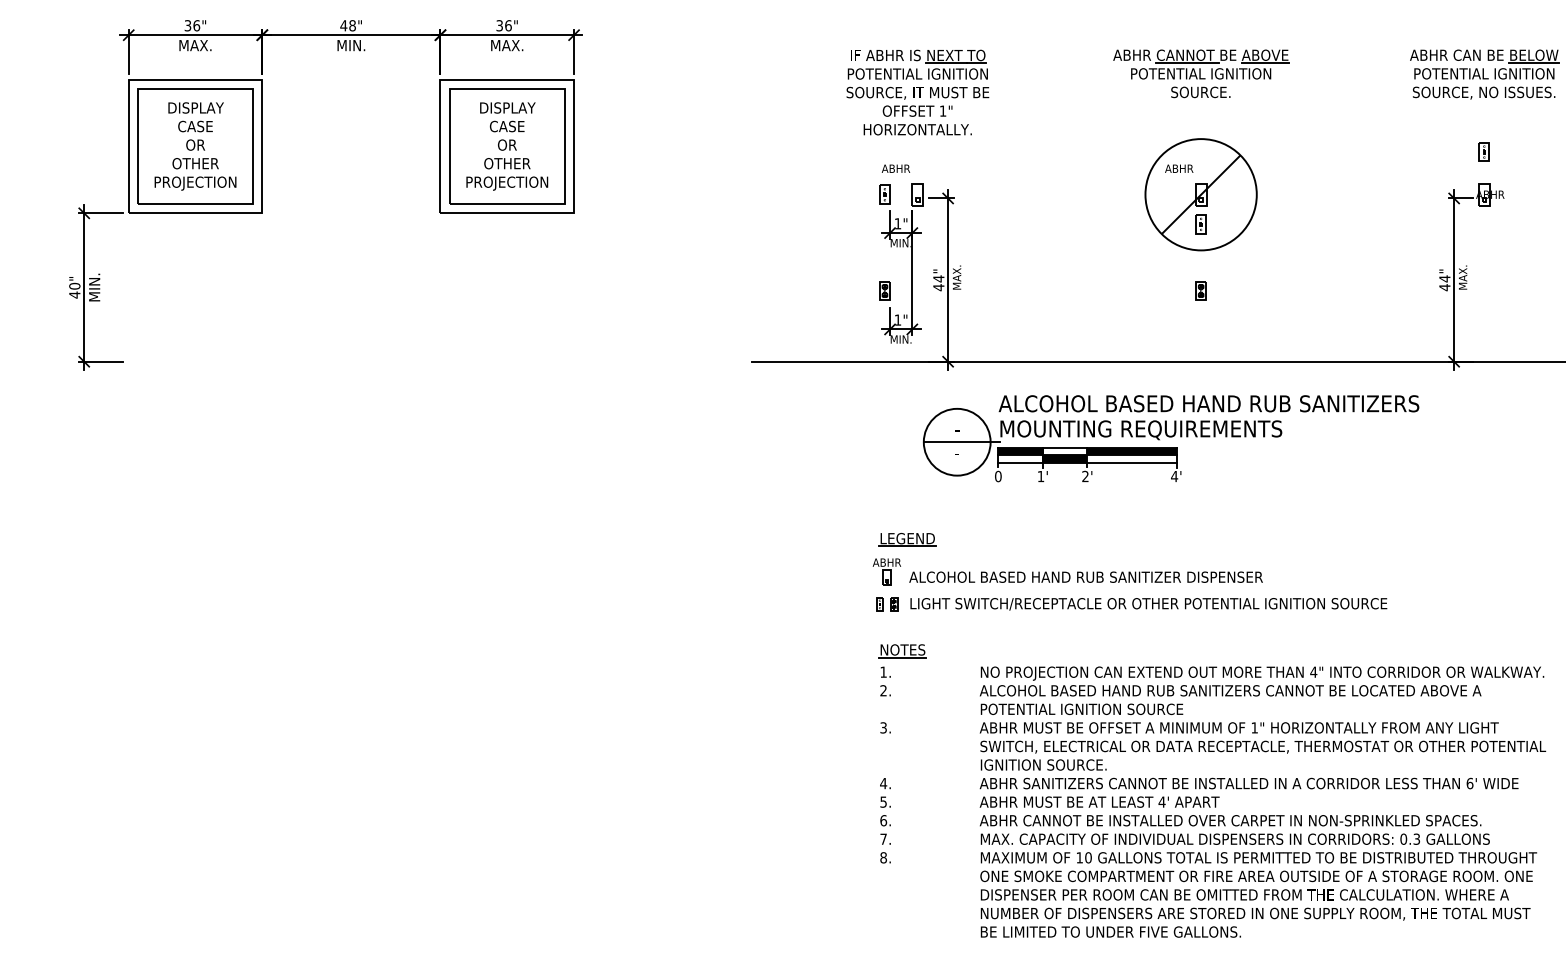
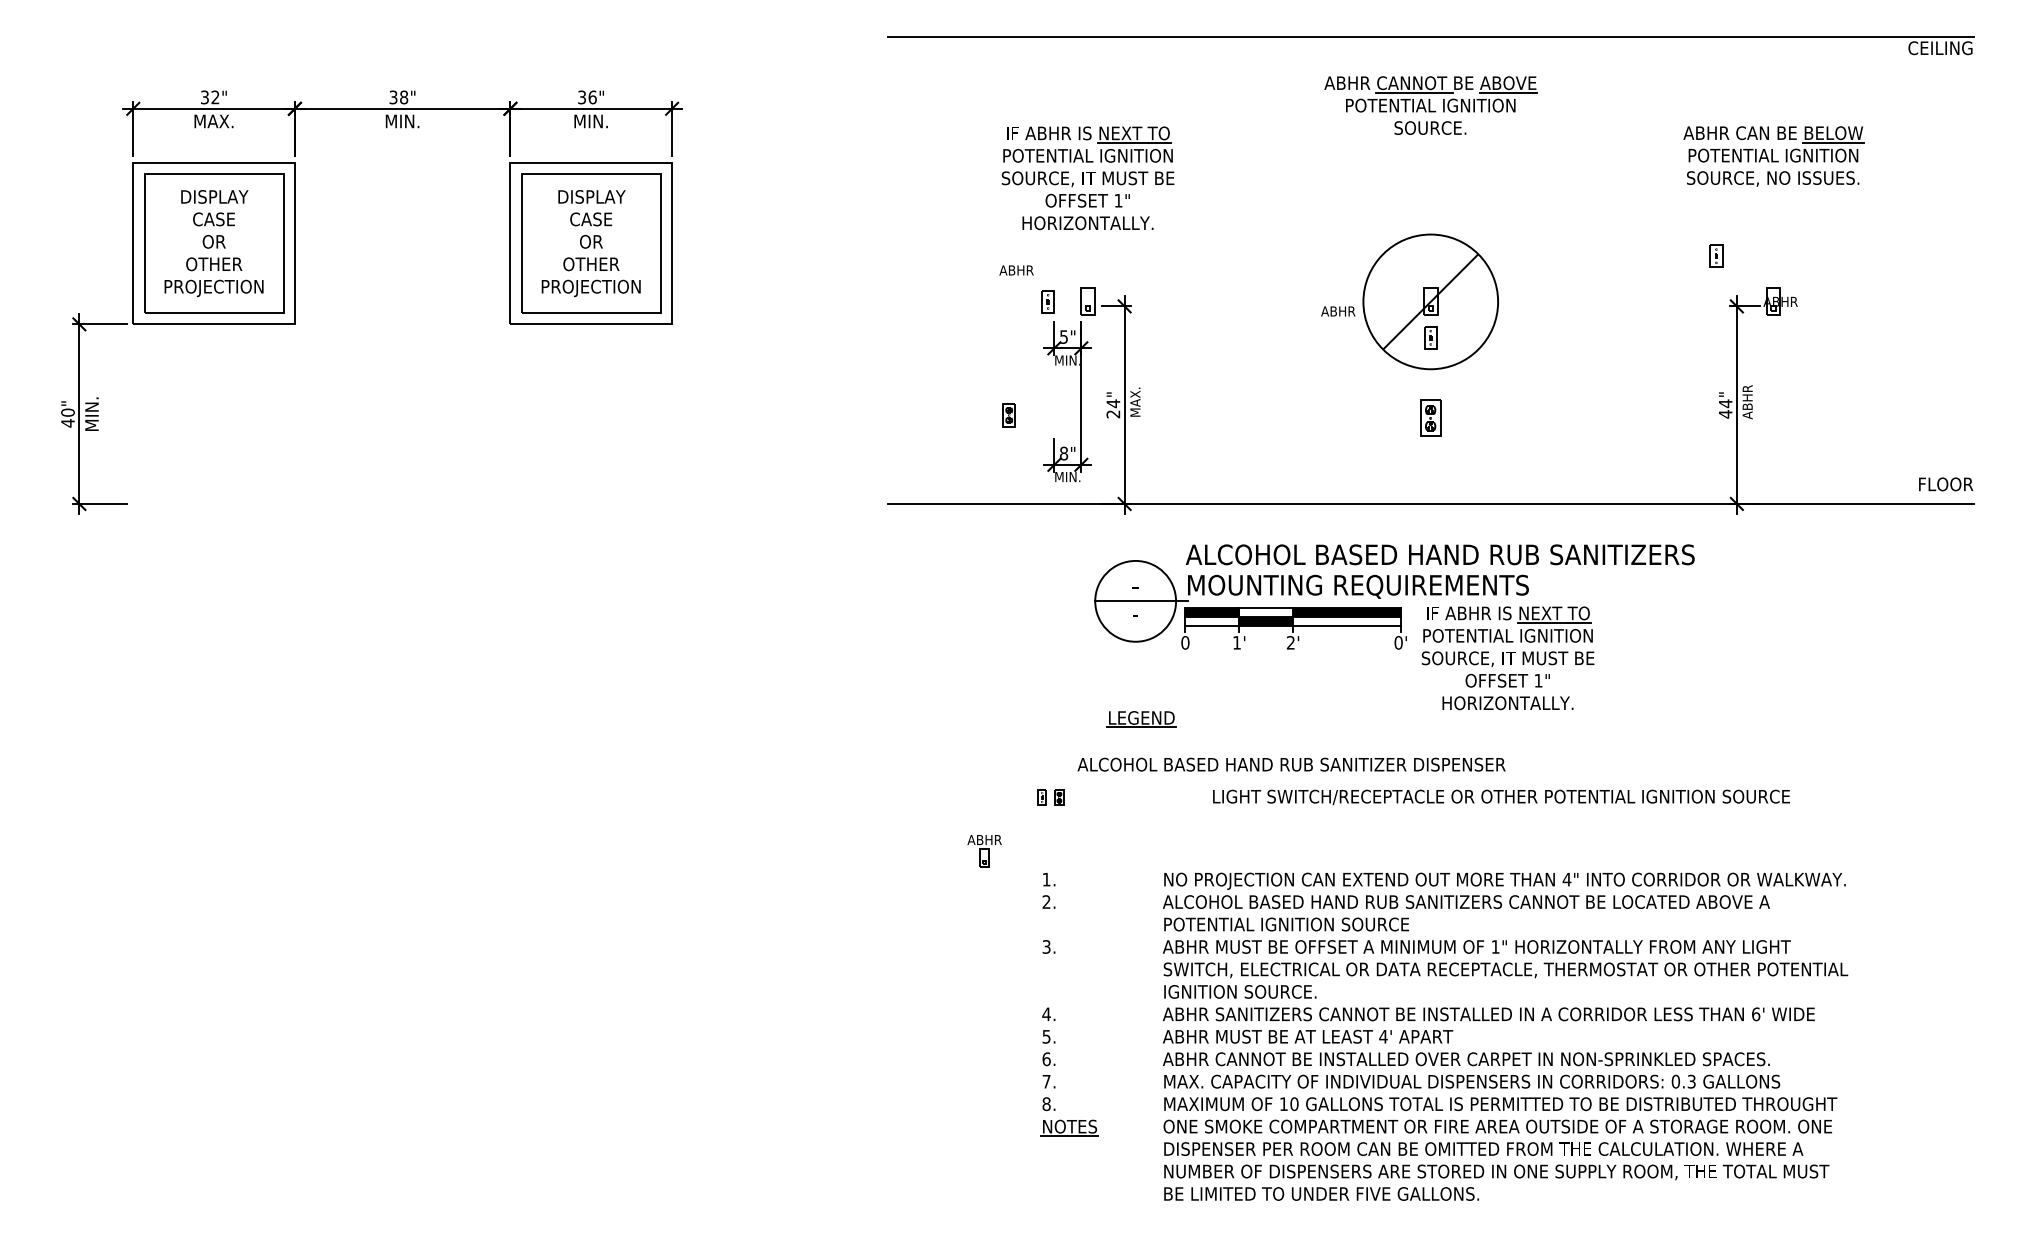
text: (196, 25) -> (215, 97), 36" -> 32"
text: (343, 25) -> (393, 97), 48" -> 38"
text: (506, 45) -> (590, 121), MAX. -> MIN.
part: (1200, 73) -> (1430, 105), moved
part: (1484, 151) -> (1716, 255), moved
text: (895, 168) -> (1016, 270), moved
text: (1179, 168) -> (1338, 311), moved
text: (897, 223) -> (1063, 336), 1" -> 5"
text: (1462, 277) -> (1747, 402), MAX. -> ABHR
text: (938, 287) -> (1113, 414), 44" -> 24"
part: (884, 291) -> (1008, 415), moved
part: (1200, 291) -> (1430, 418), size x1.6
text: (898, 320) -> (1064, 453), 1" -> 8"
text: (1174, 476) -> (1398, 642), 4' -> 0'
part: (1264, 489) -> (1507, 658), added
part: (907, 539) -> (1141, 719), moved
part: (886, 572) -> (984, 851), moved
text: (1148, 604) -> (1501, 797), moved
part: (902, 650) -> (1069, 1127), moved

